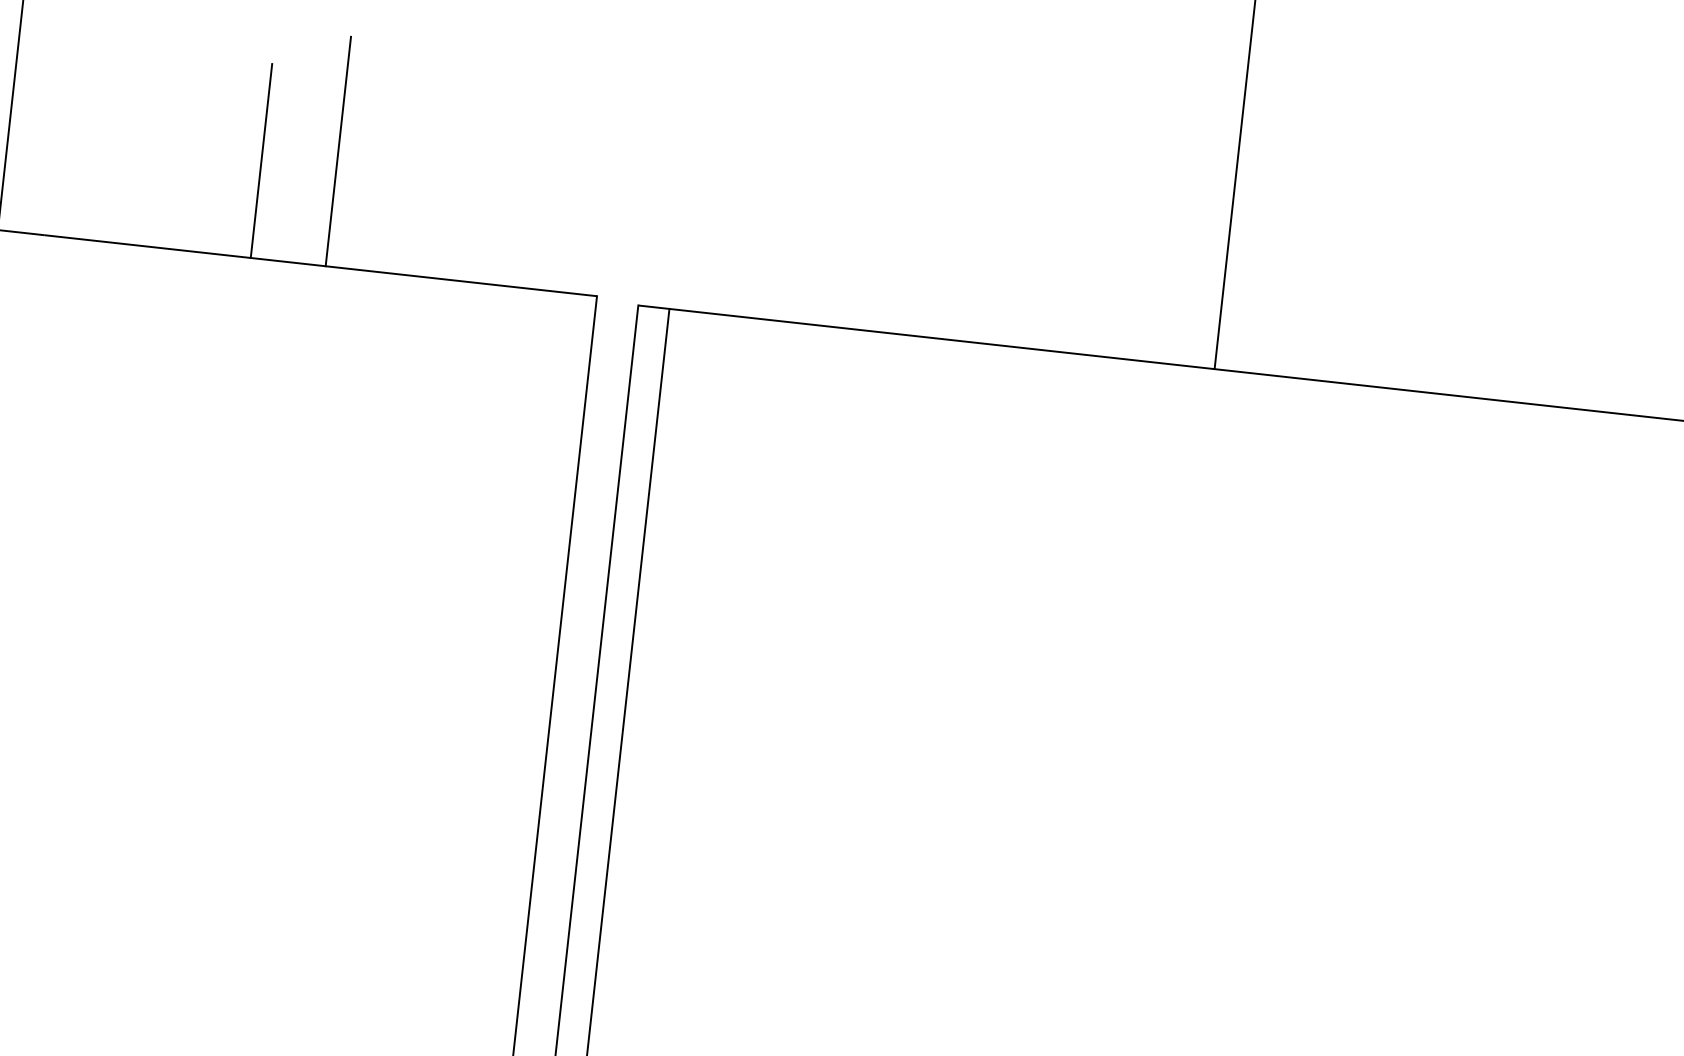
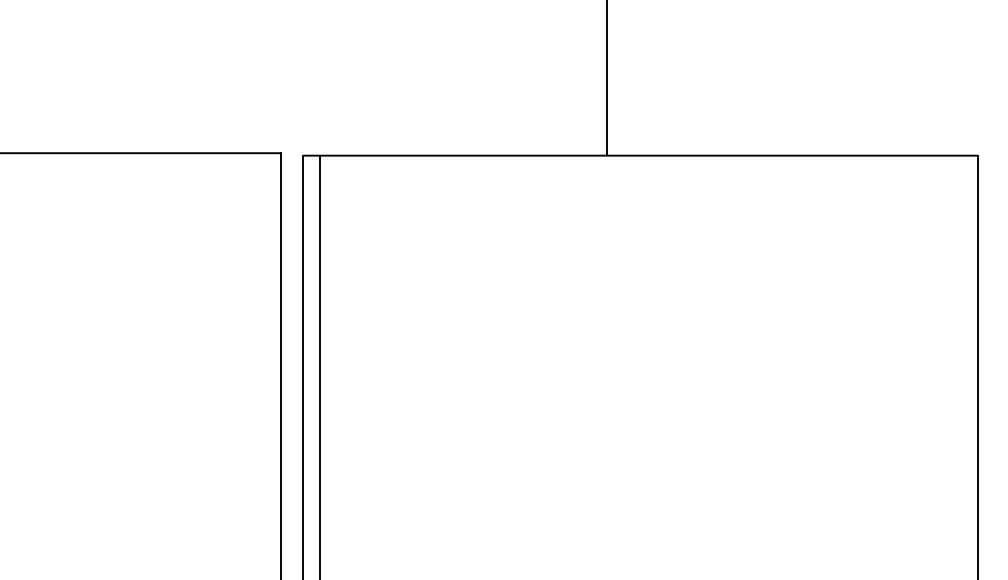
line: (337, 151) -> (137, 92), removed
line: (261, 160) -> (98, 101), removed

